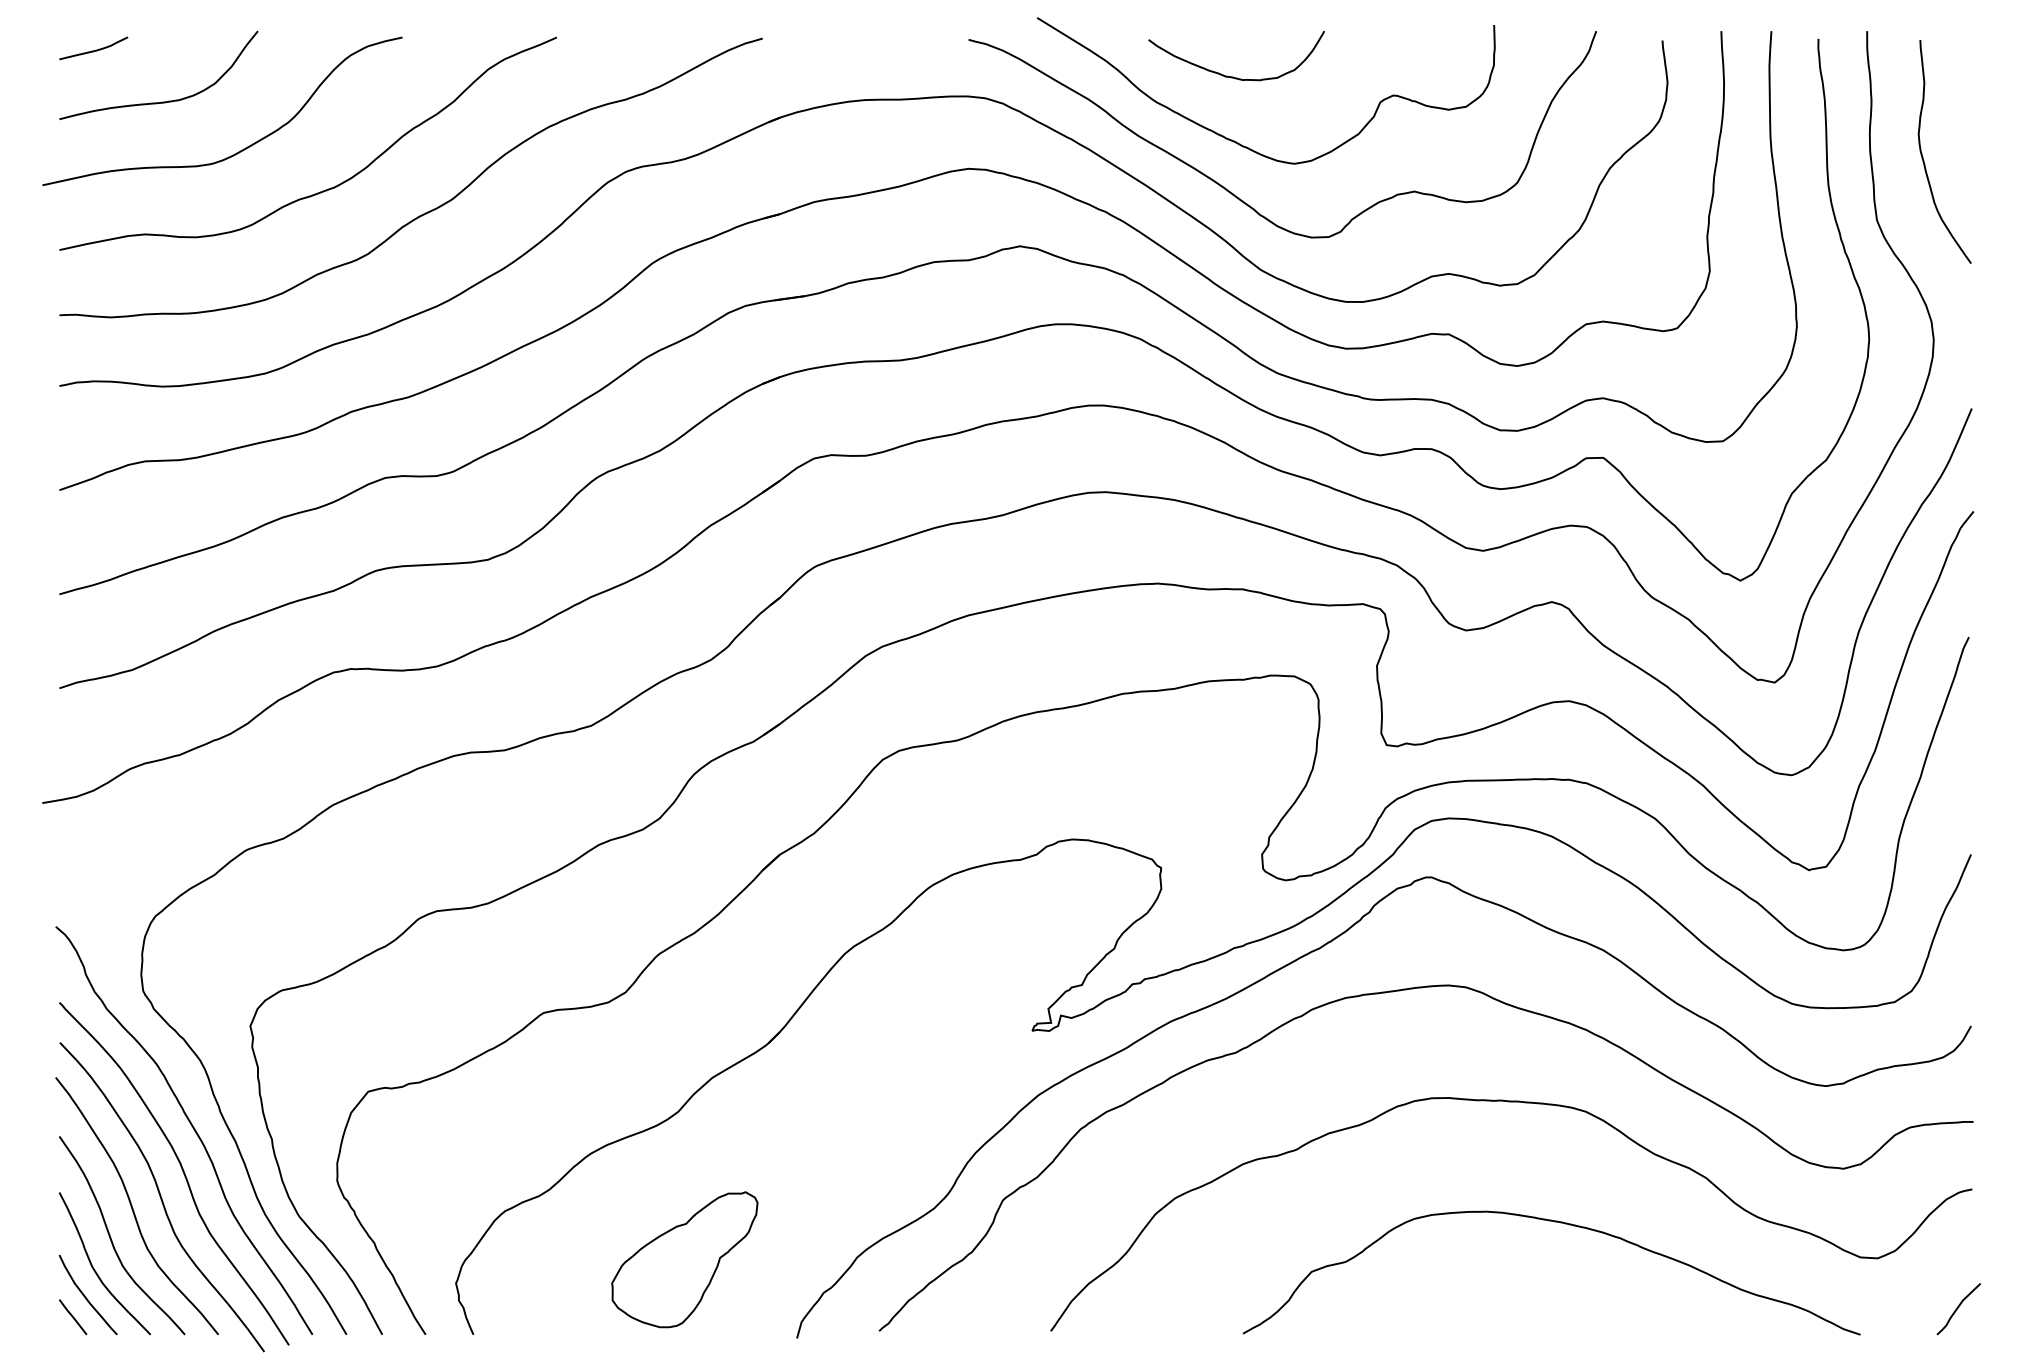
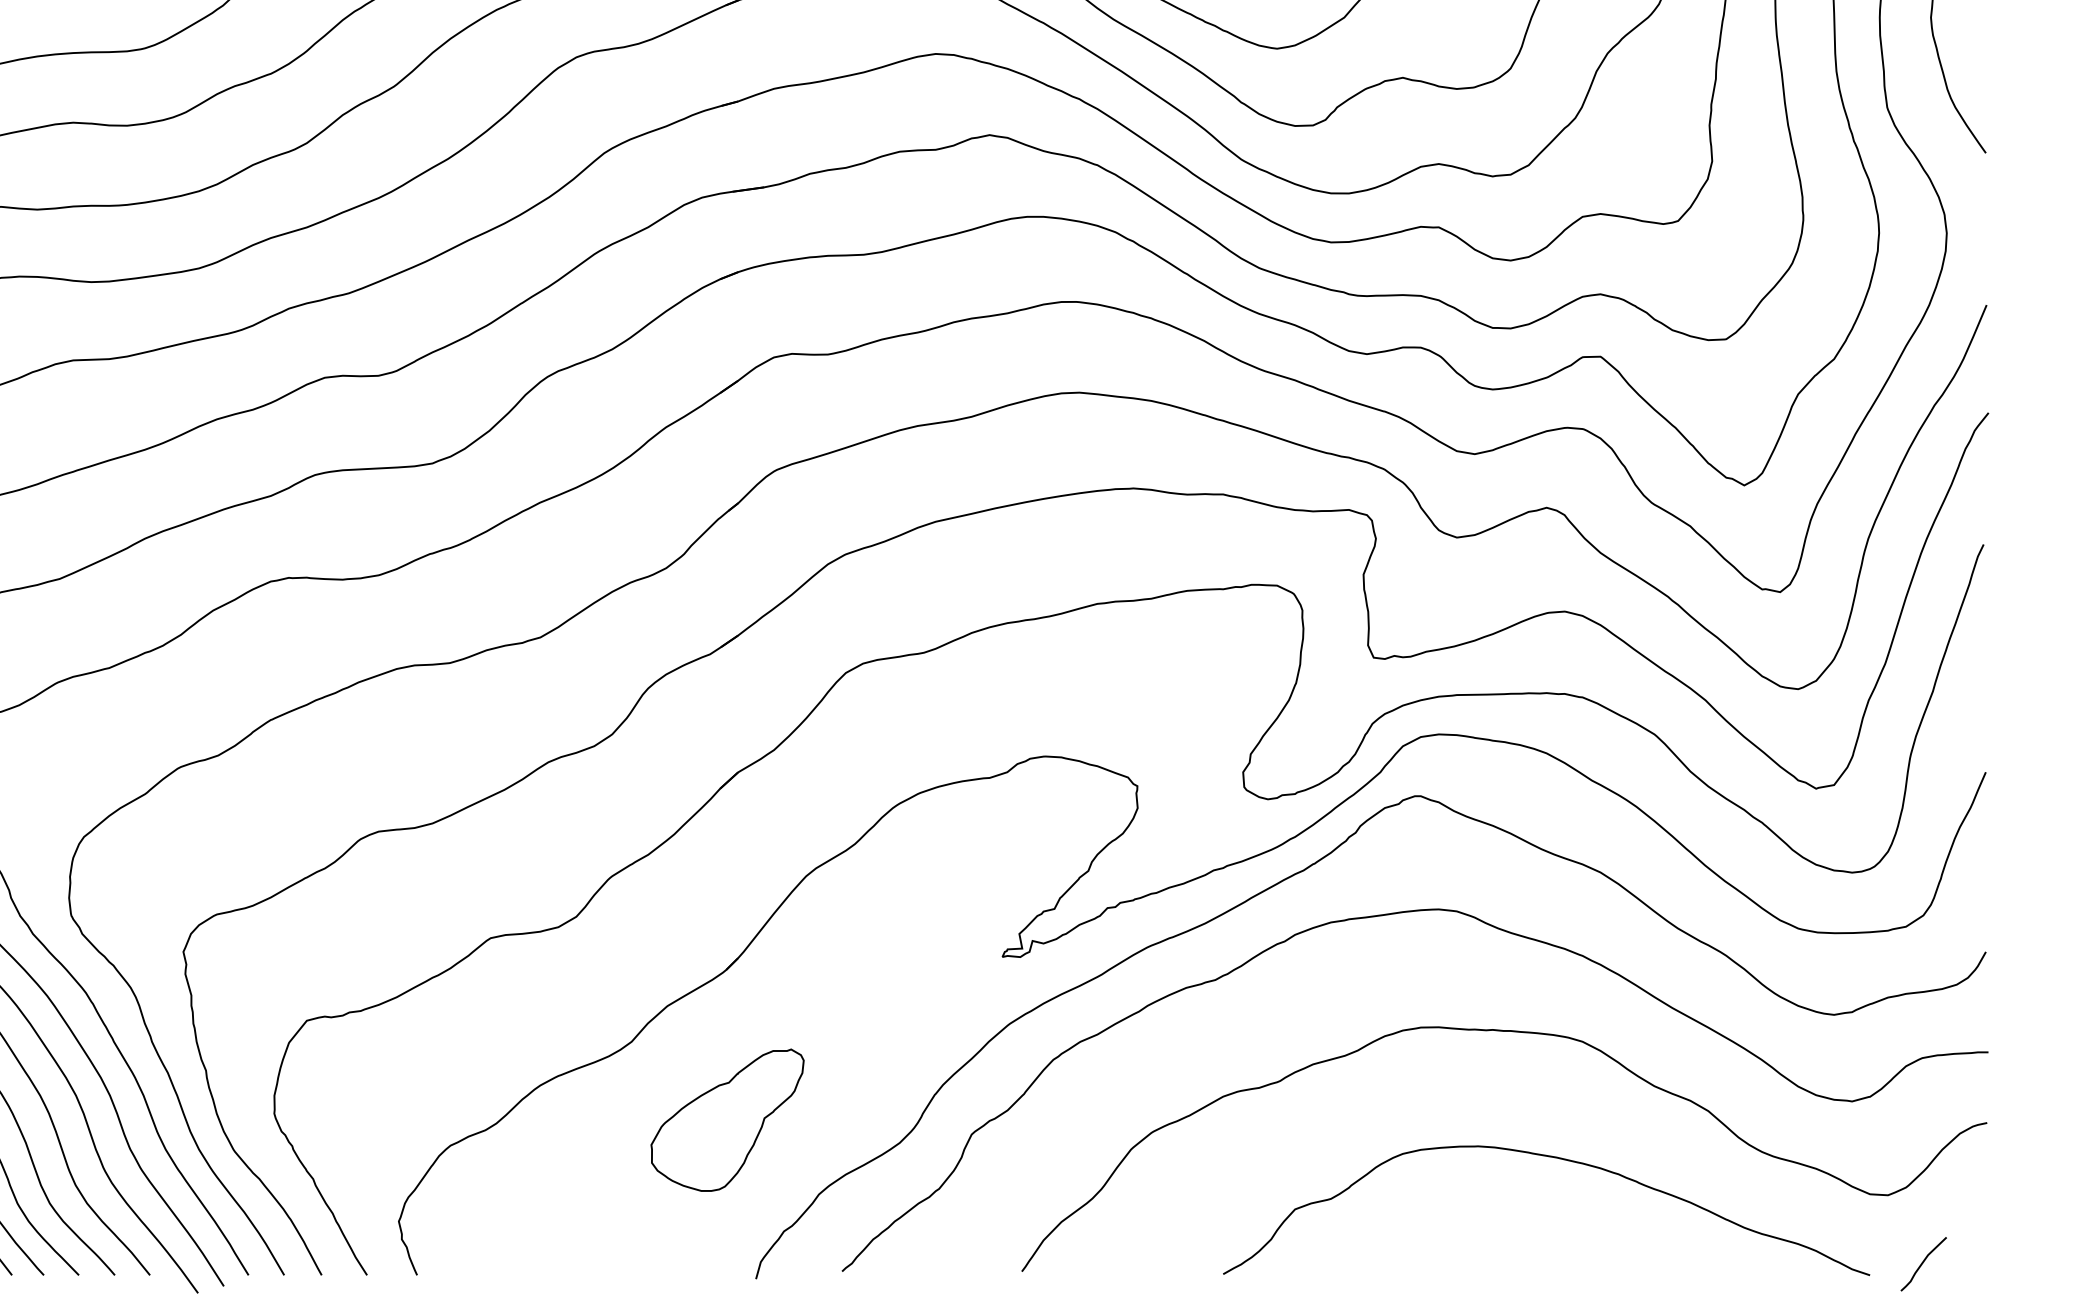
part: (684, 1259) -> (727, 1119), moved
curve: (1958, 1308) -> (1923, 1263), moved

